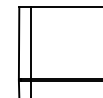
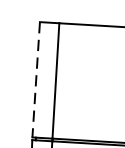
line: (19, 43) -> (36, 80), solid -> dashed

